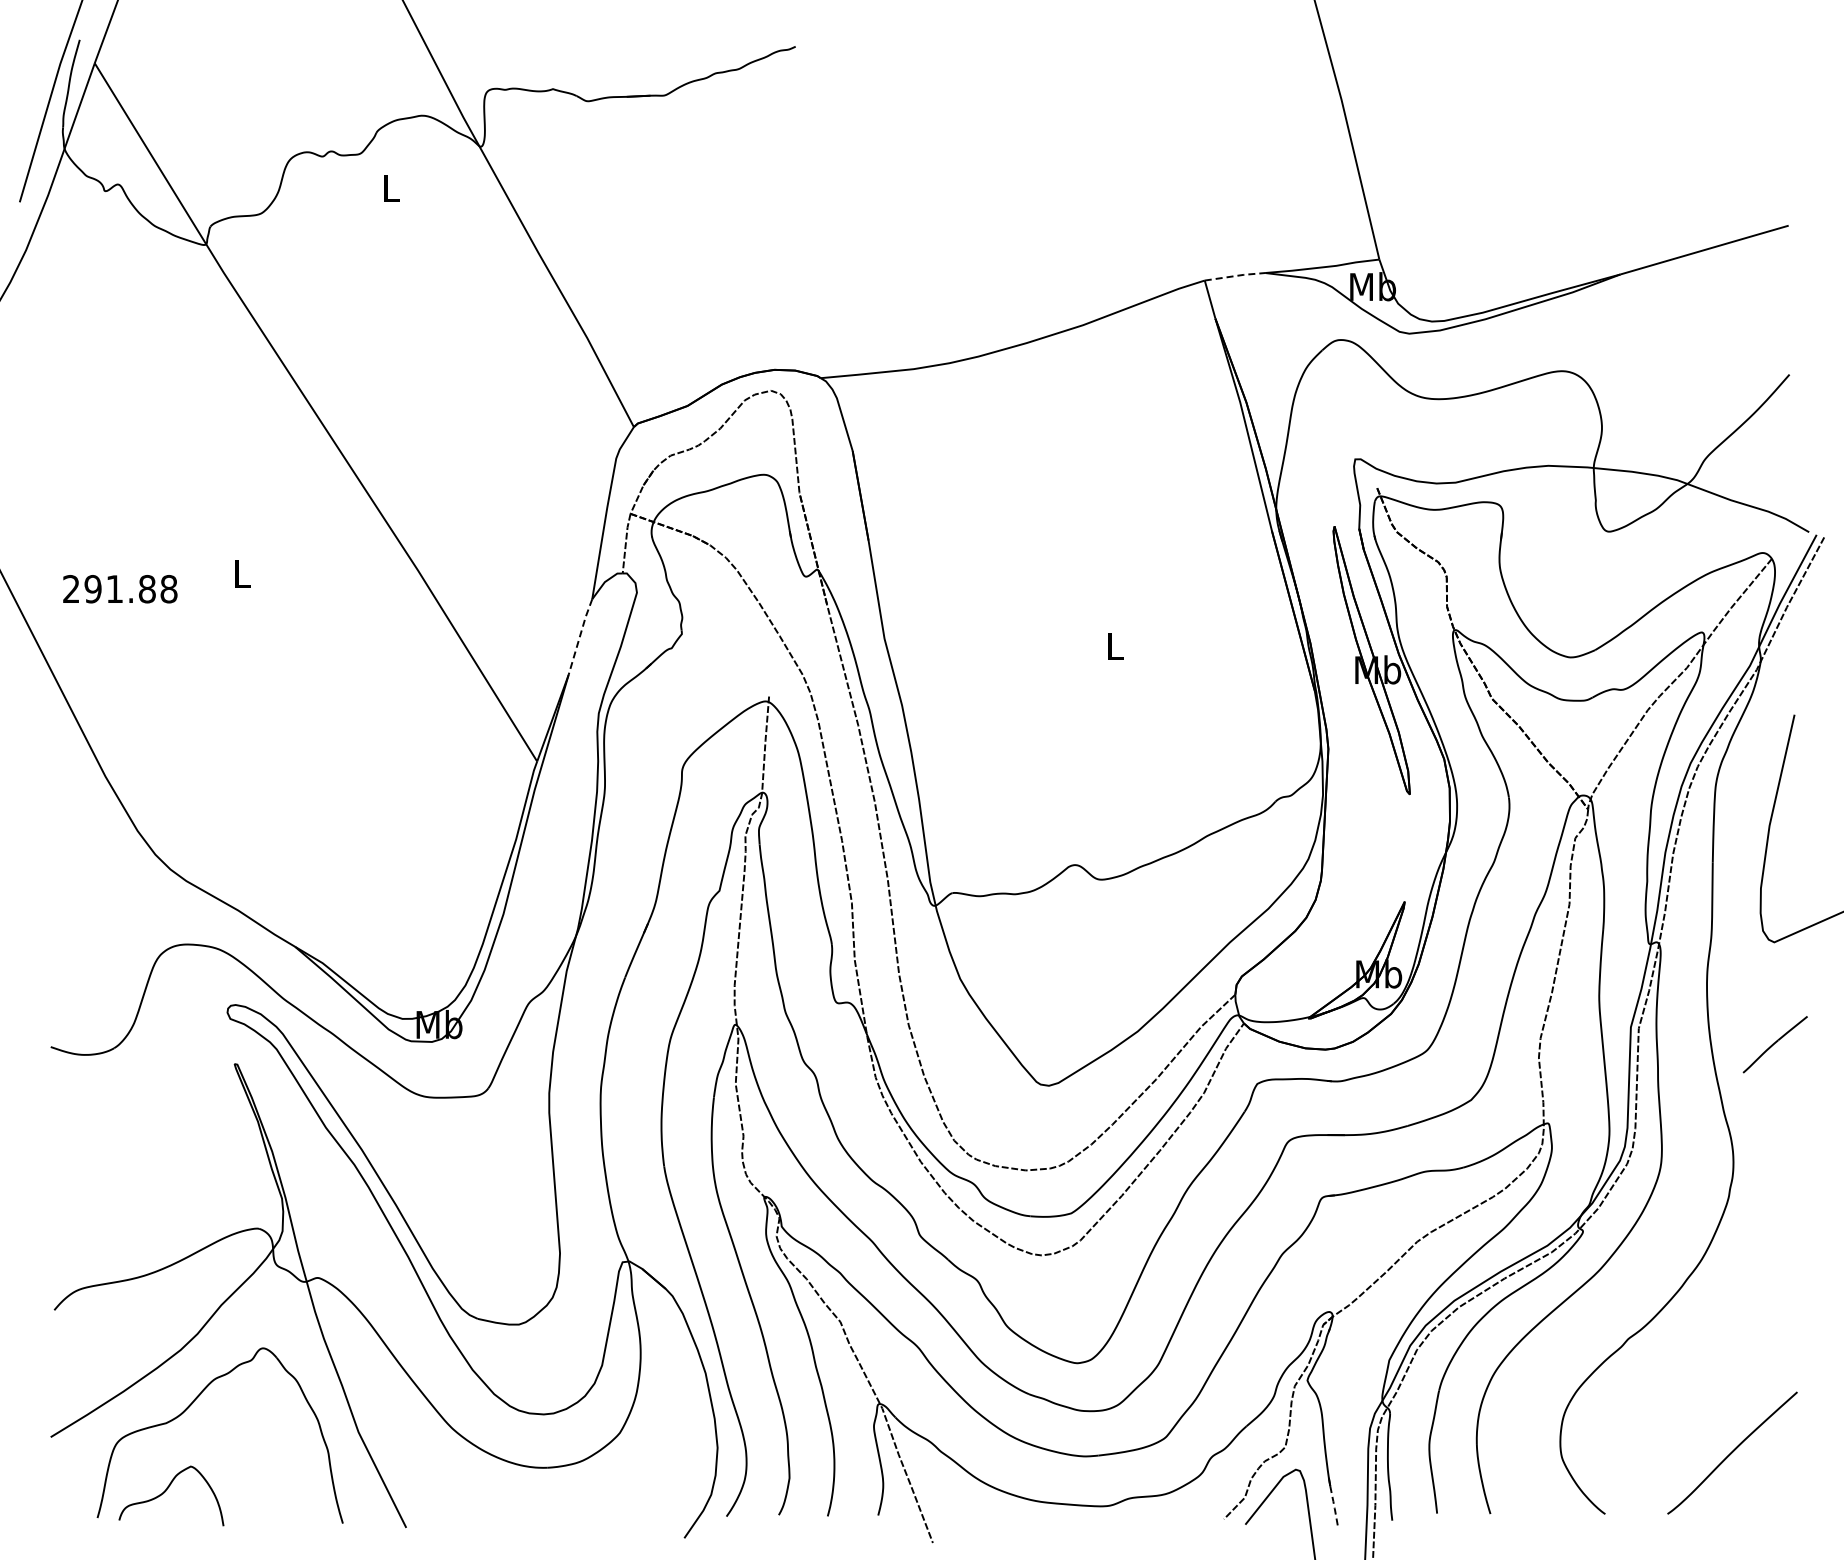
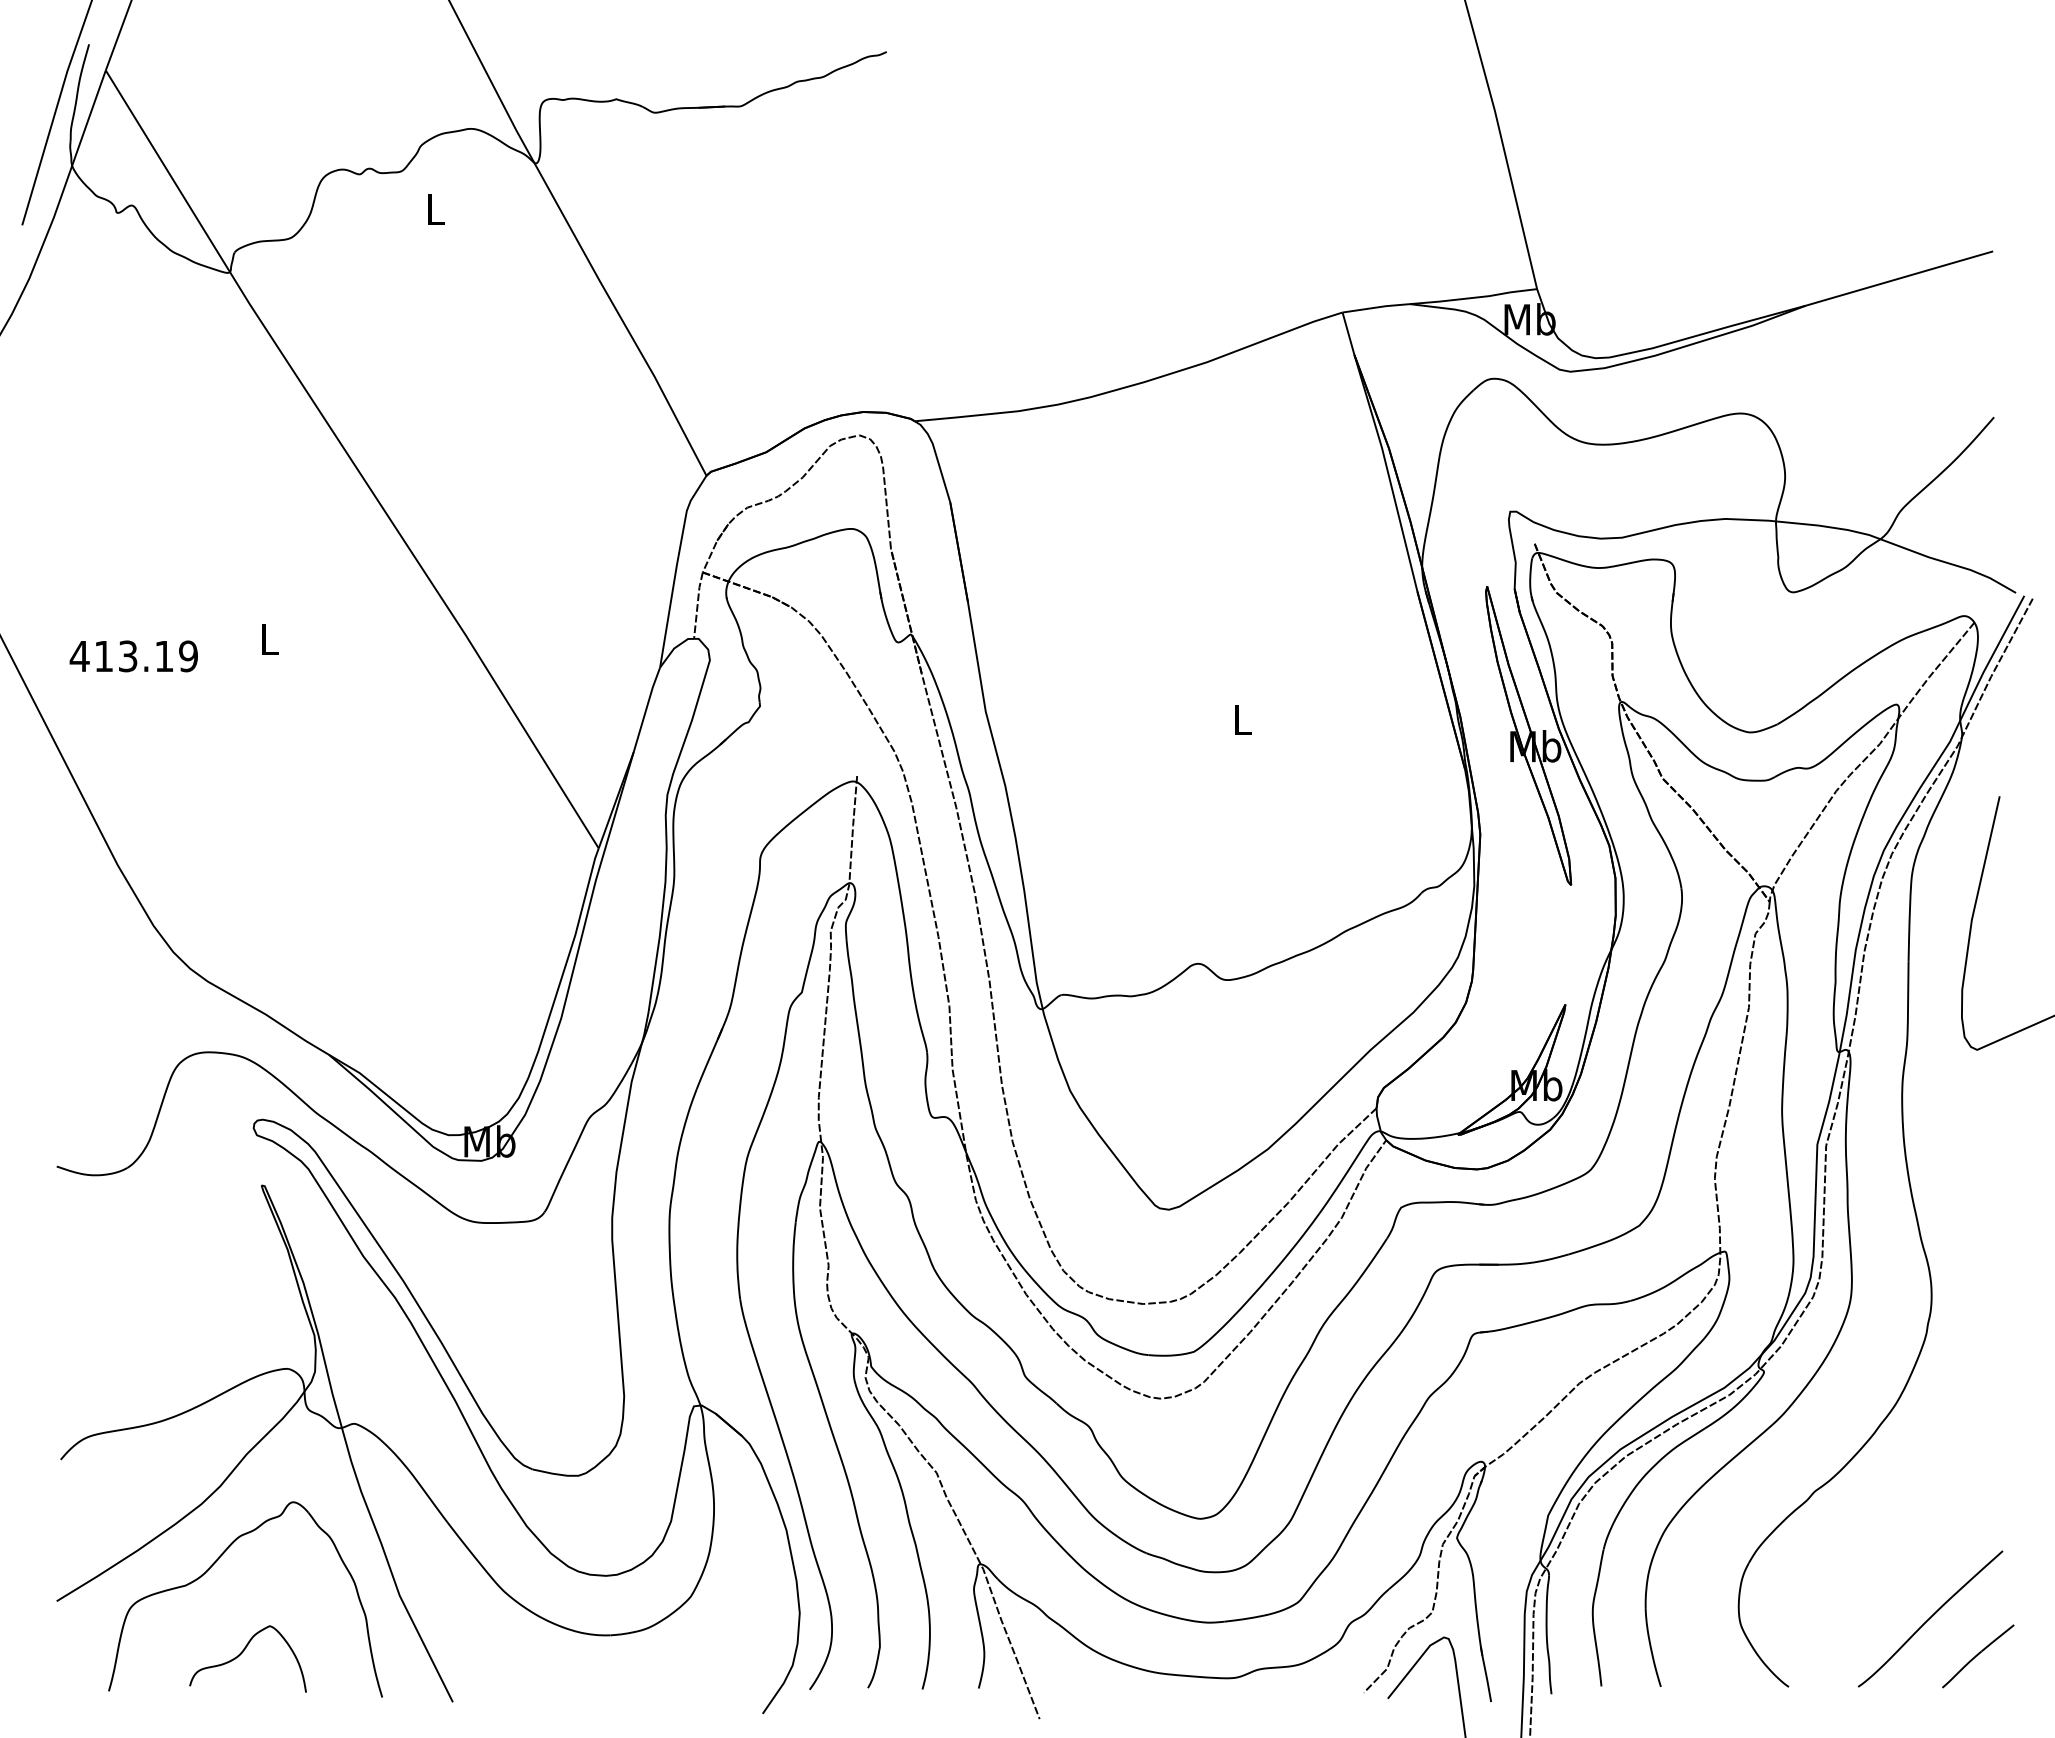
line: (1236, 275) -> (1377, 306), dashed -> solid
text: (119, 589) -> (133, 656), 291.88 -> 413.19
line: (579, 636) -> (645, 709), dashed -> solid
part: (1774, 1044) -> (1977, 1656), moved
curve: (166, 1491) -> (242, 1653), moved
line: (1334, 1506) -> (1487, 1678), dashed -> solid

